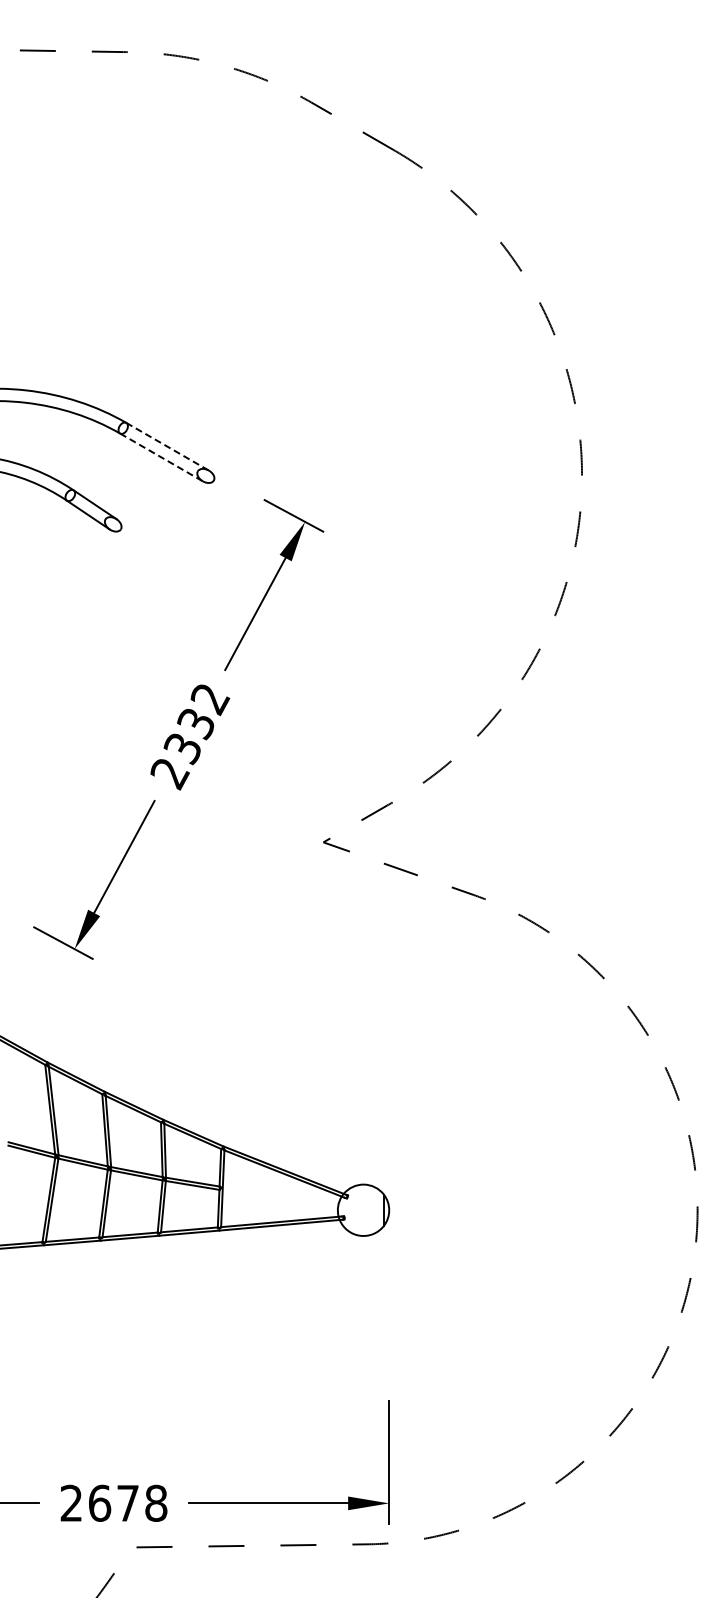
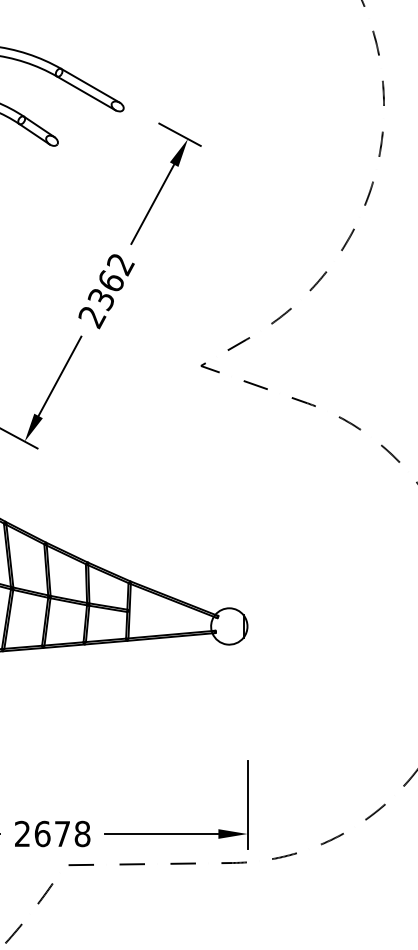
line: (167, 446) -> (90, 85), dashed -> solid
line: (161, 457) -> (86, 93), dashed -> solid
text: (195, 723) -> (110, 281), 2332 -> 2362

